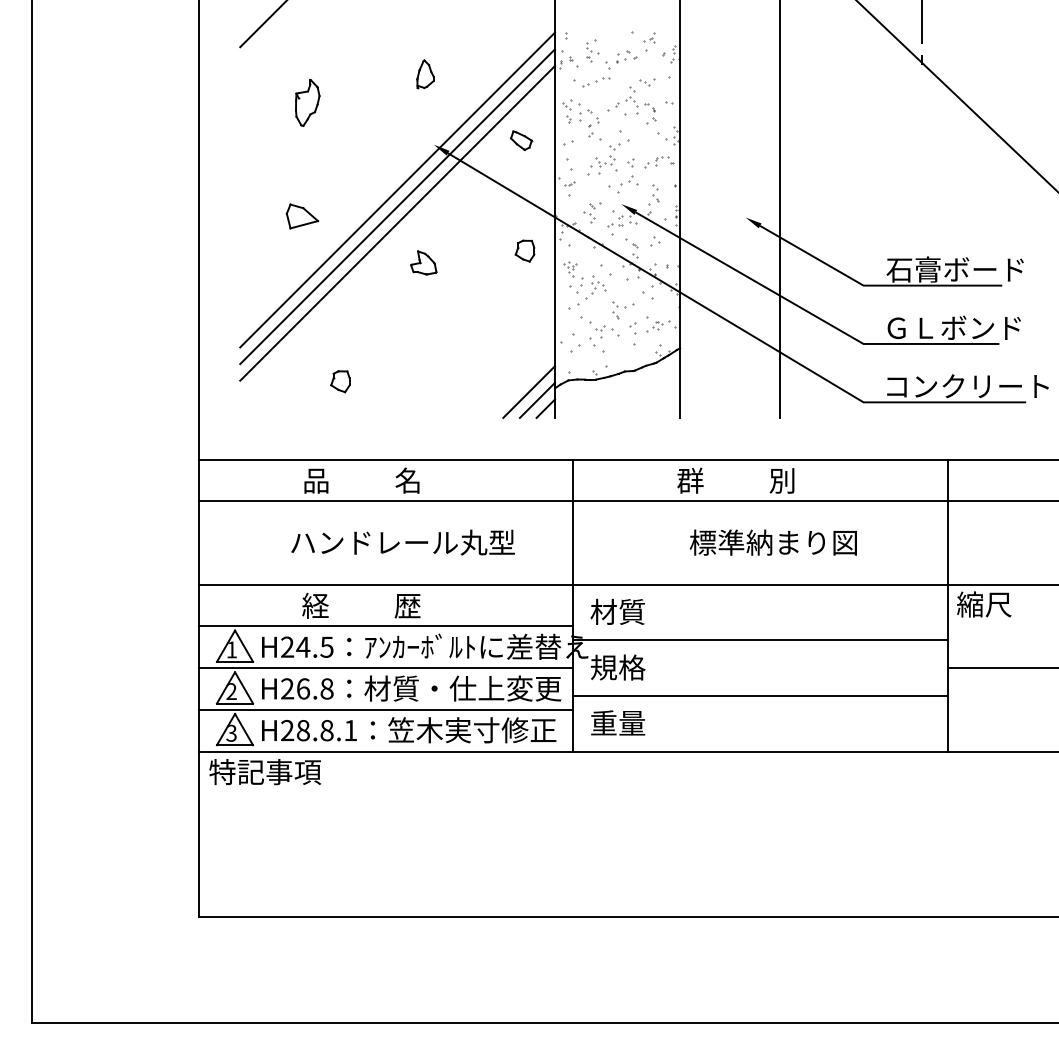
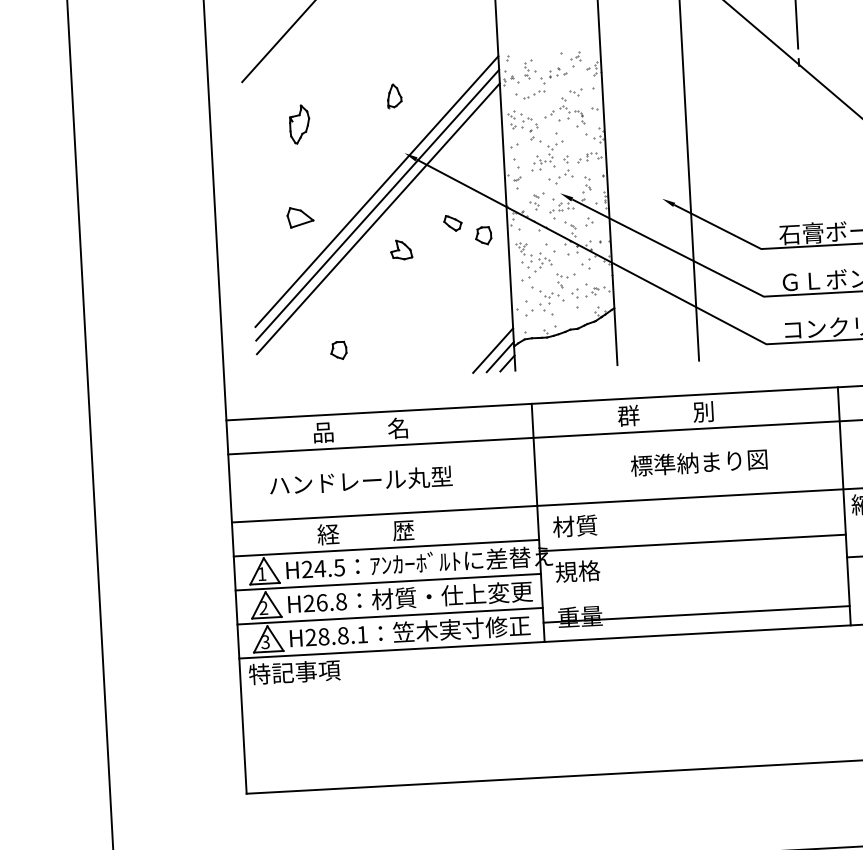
part: (521, 140) -> (452, 223), moved
text: (402, 542) -> (360, 480), moved
line: (760, 695) -> (696, 614), moved

